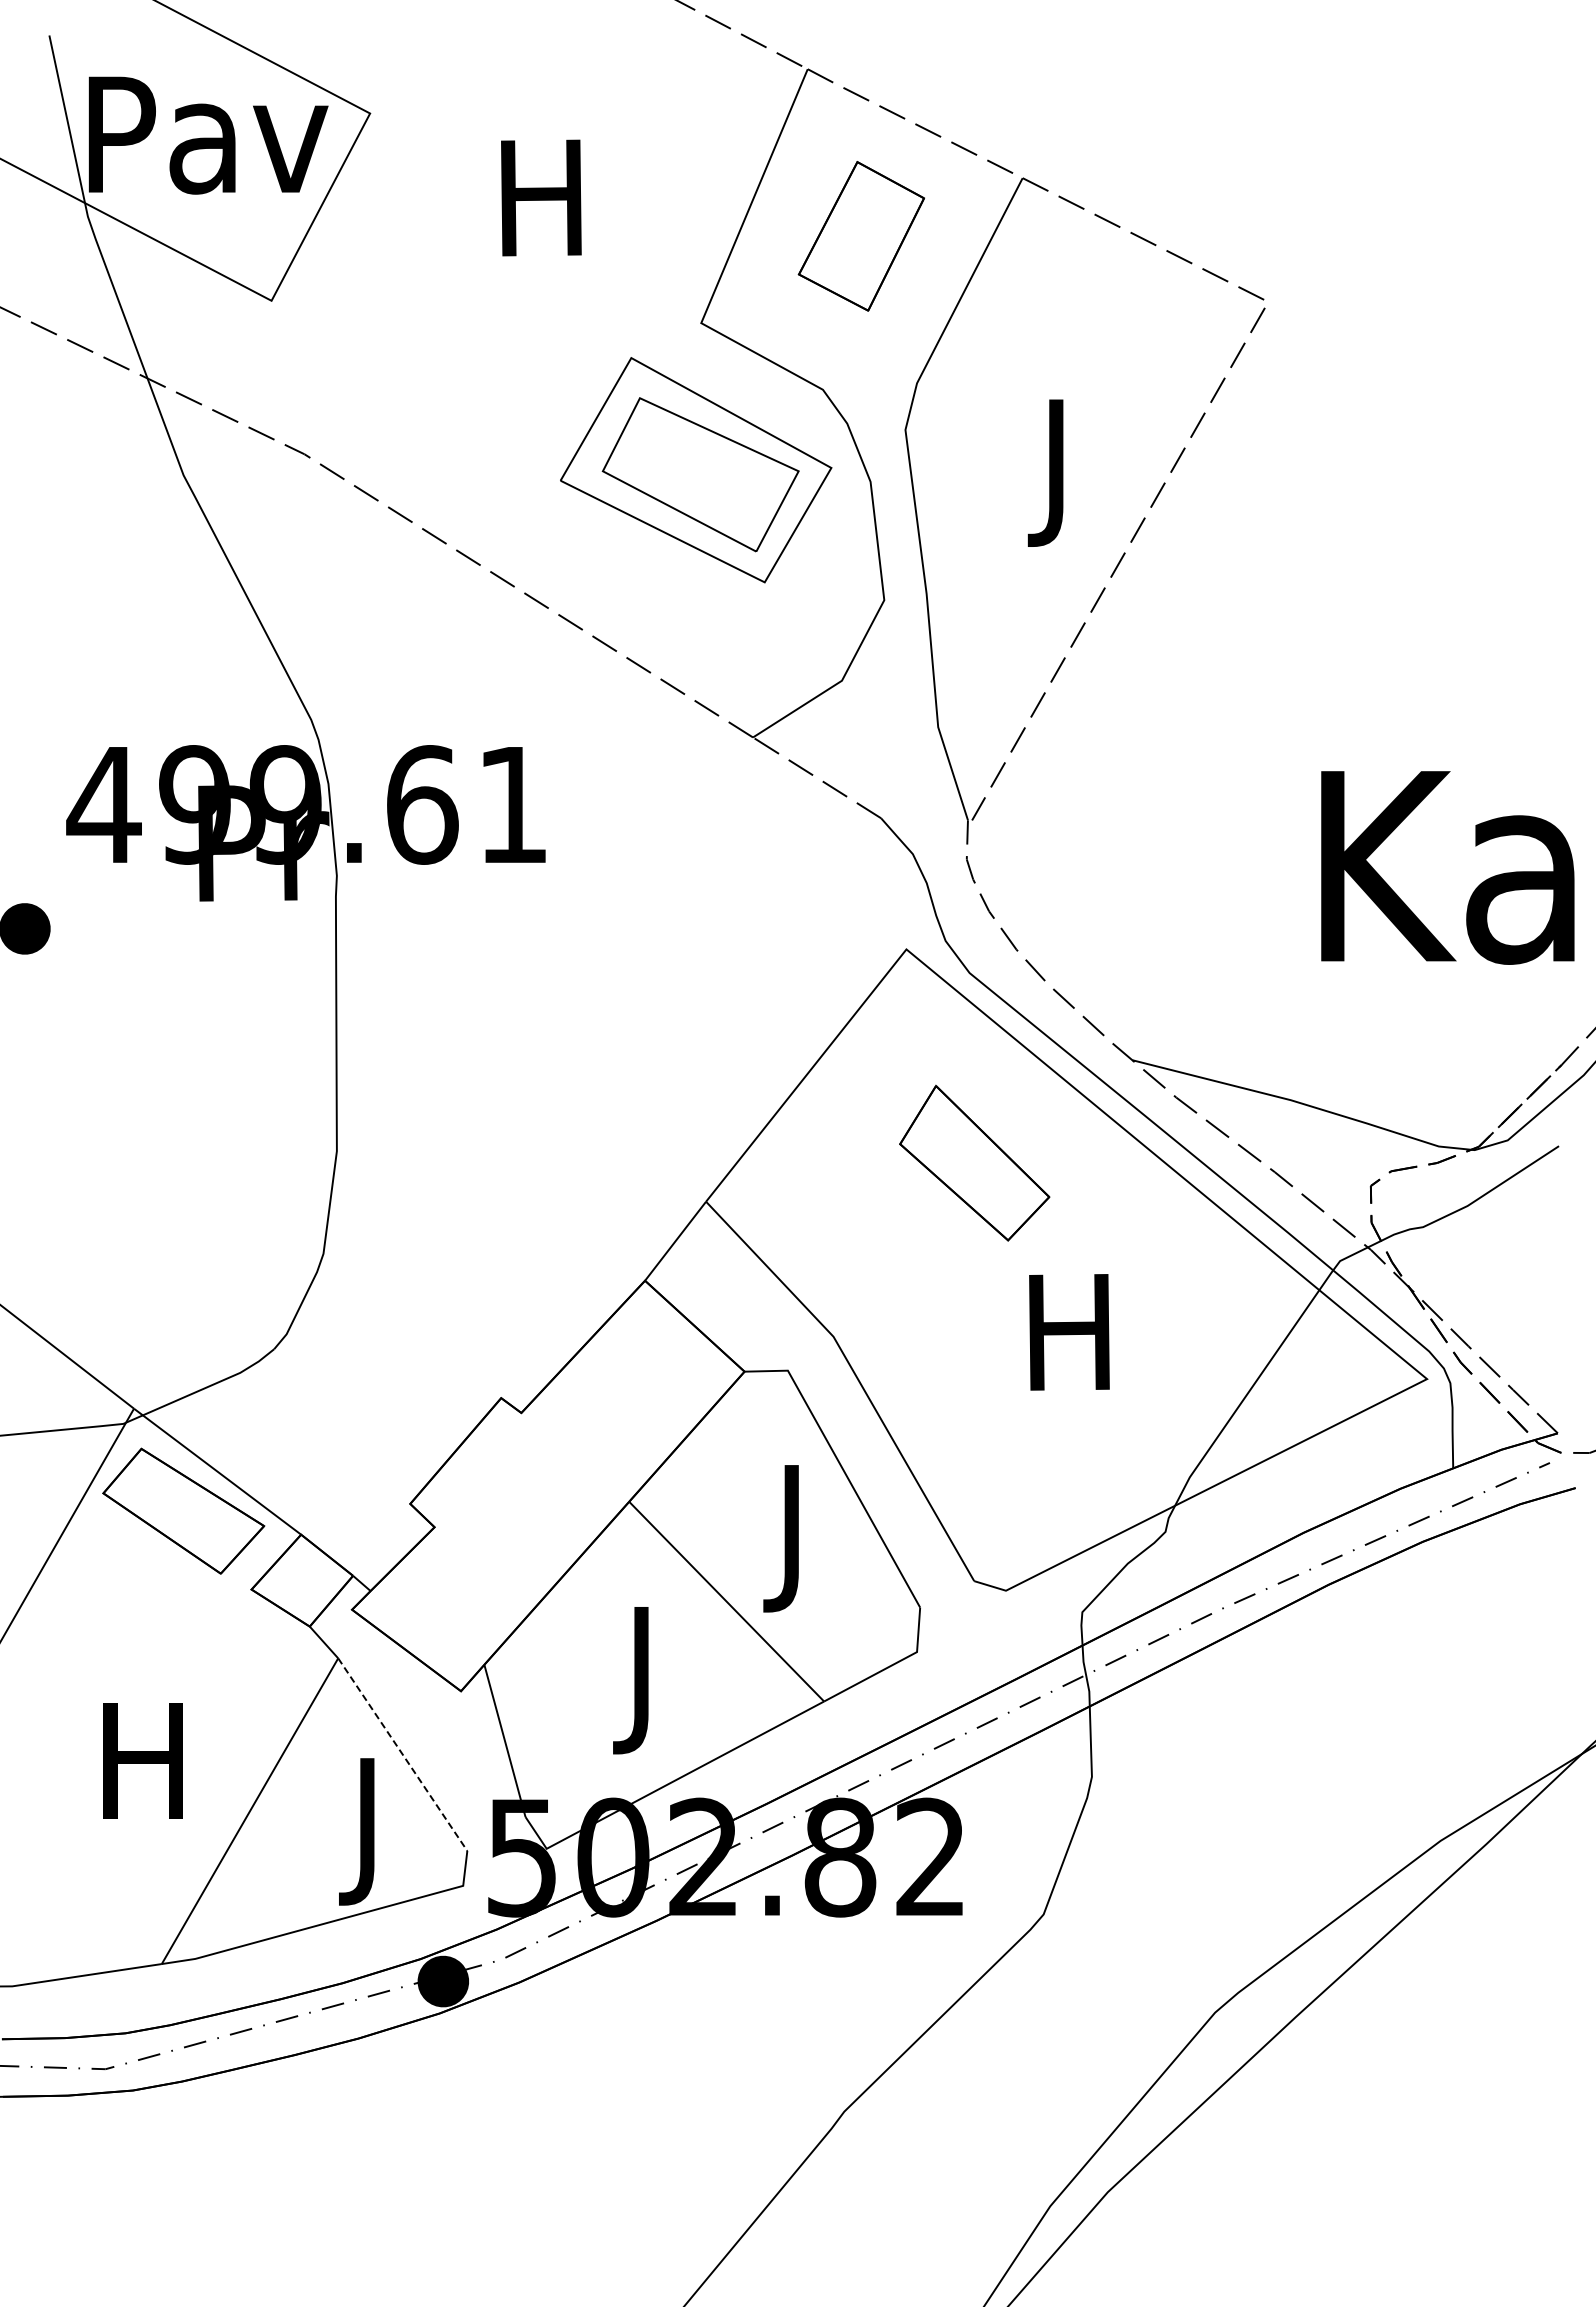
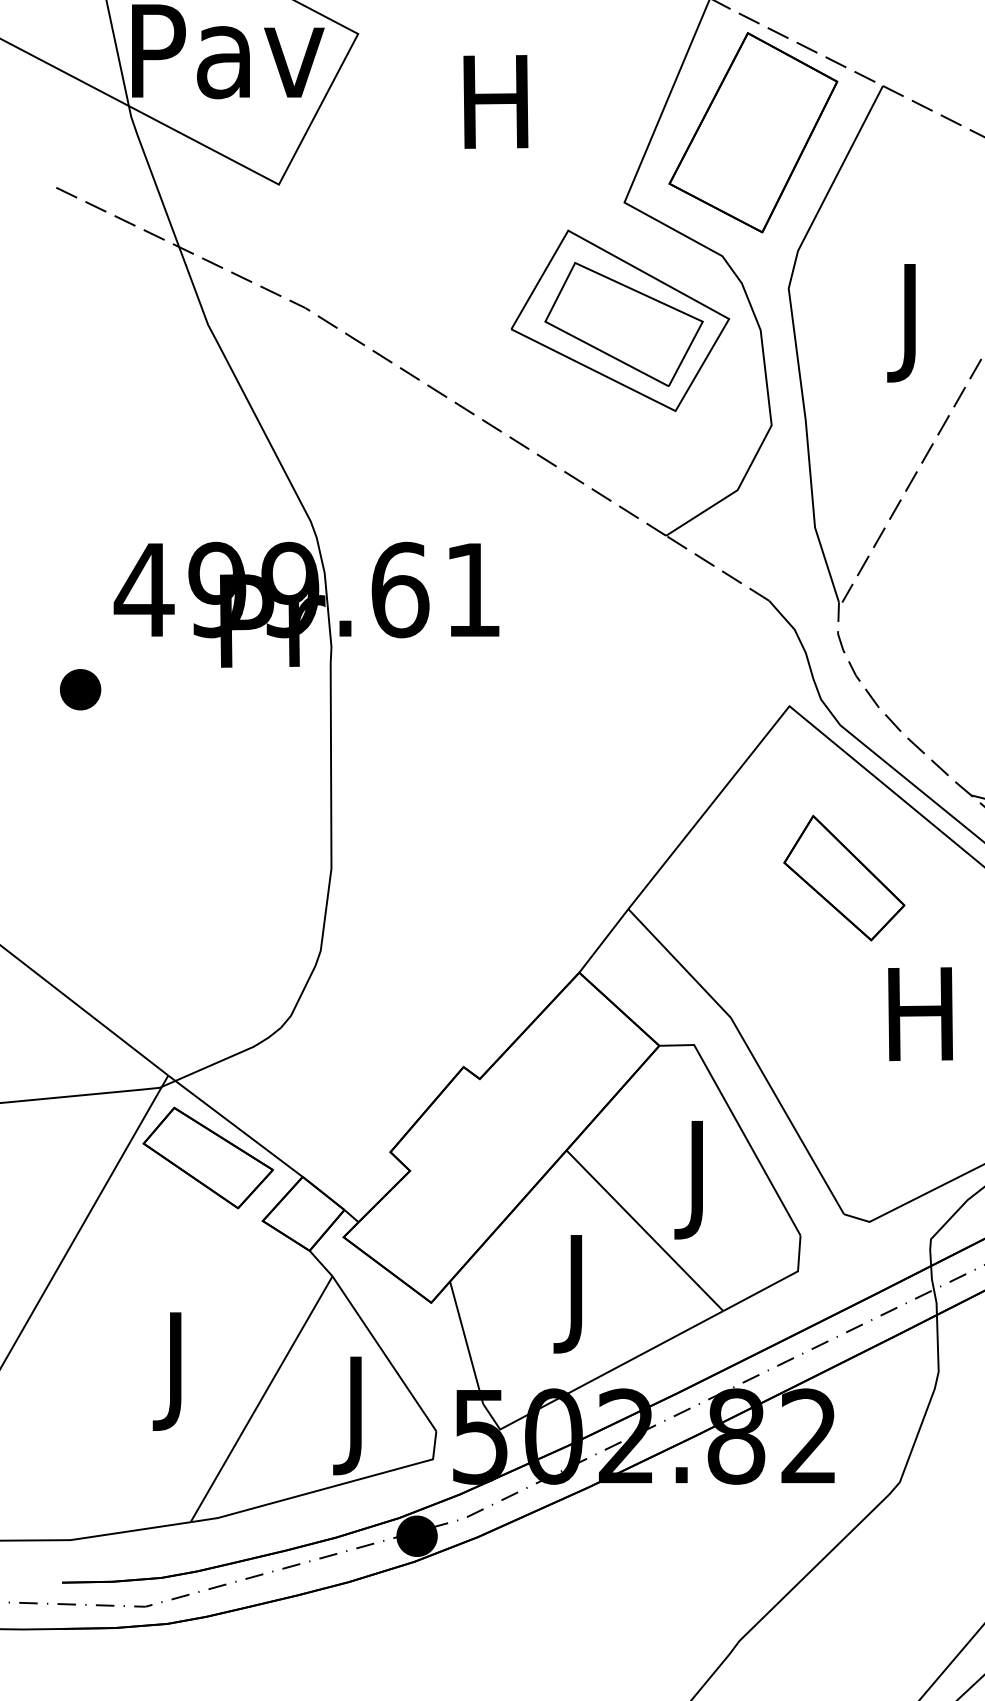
part: (861, 236) -> (753, 132), size x1.67
line: (402, 1754) -> (384, 1353), dashed -> solid
text: (142, 1776) -> (175, 1371), H -> J

